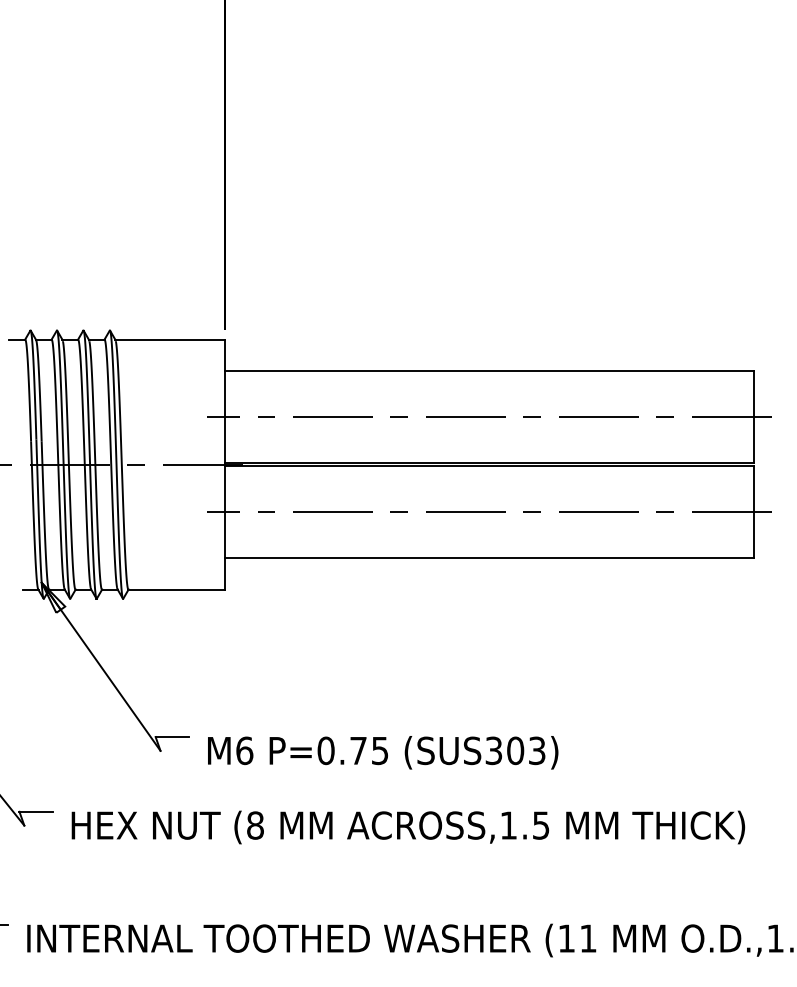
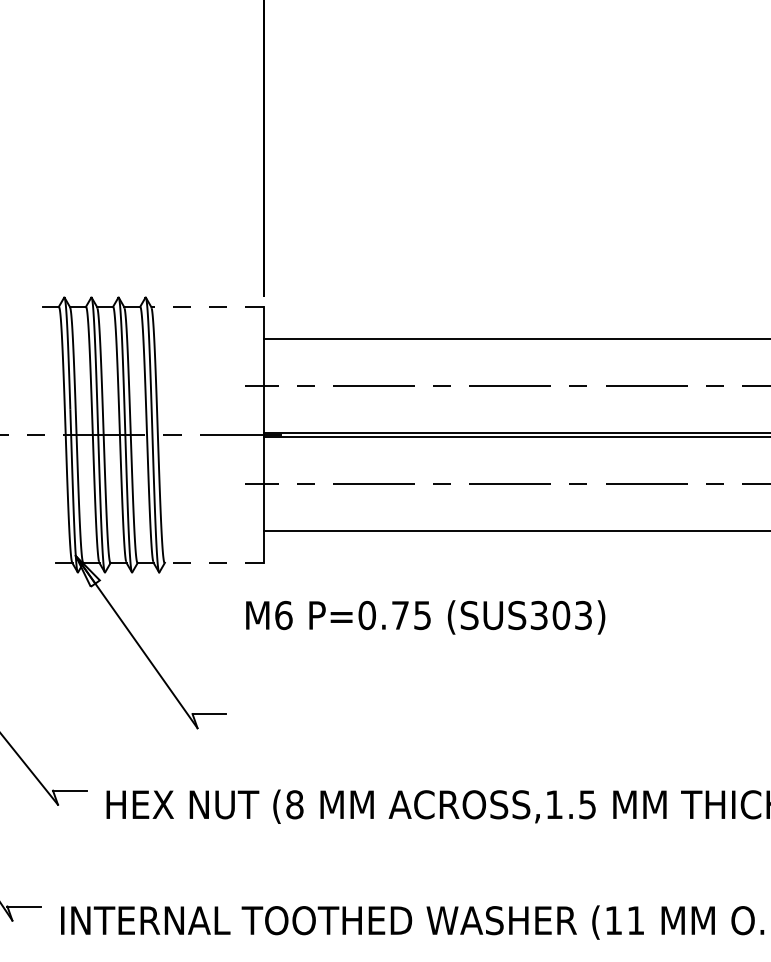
line: (170, 339) -> (207, 306), solid -> dashed
line: (176, 589) -> (213, 562), solid -> dashed
text: (383, 752) -> (426, 617), moved

